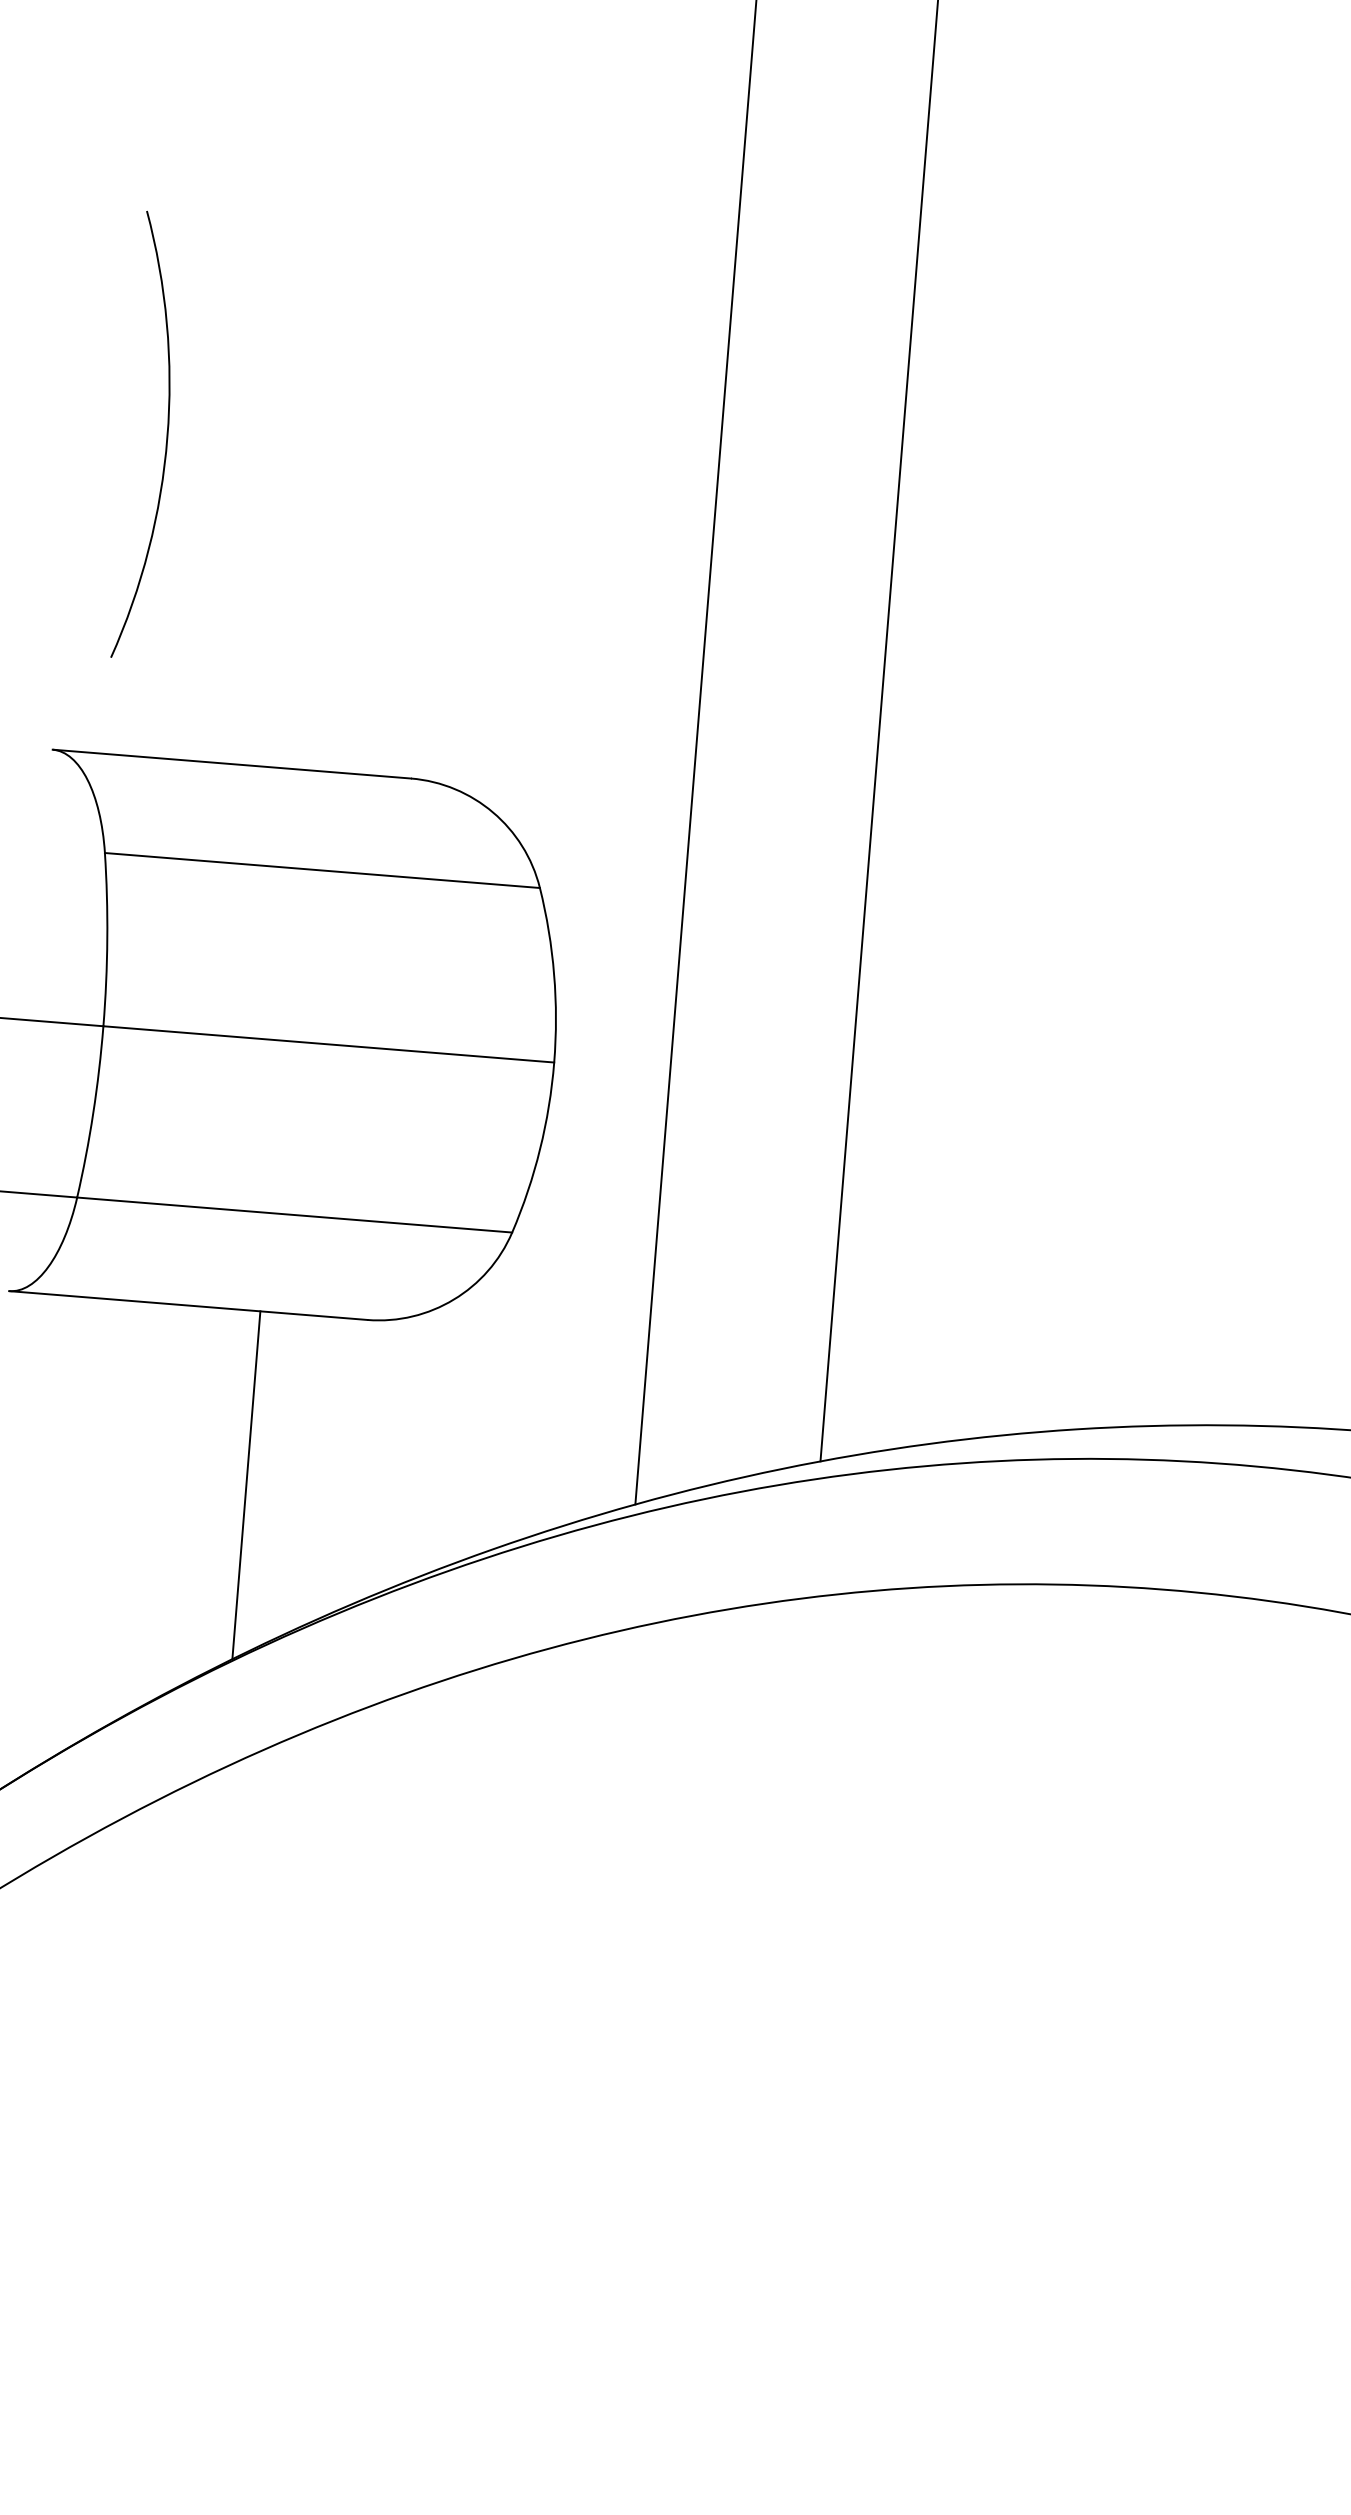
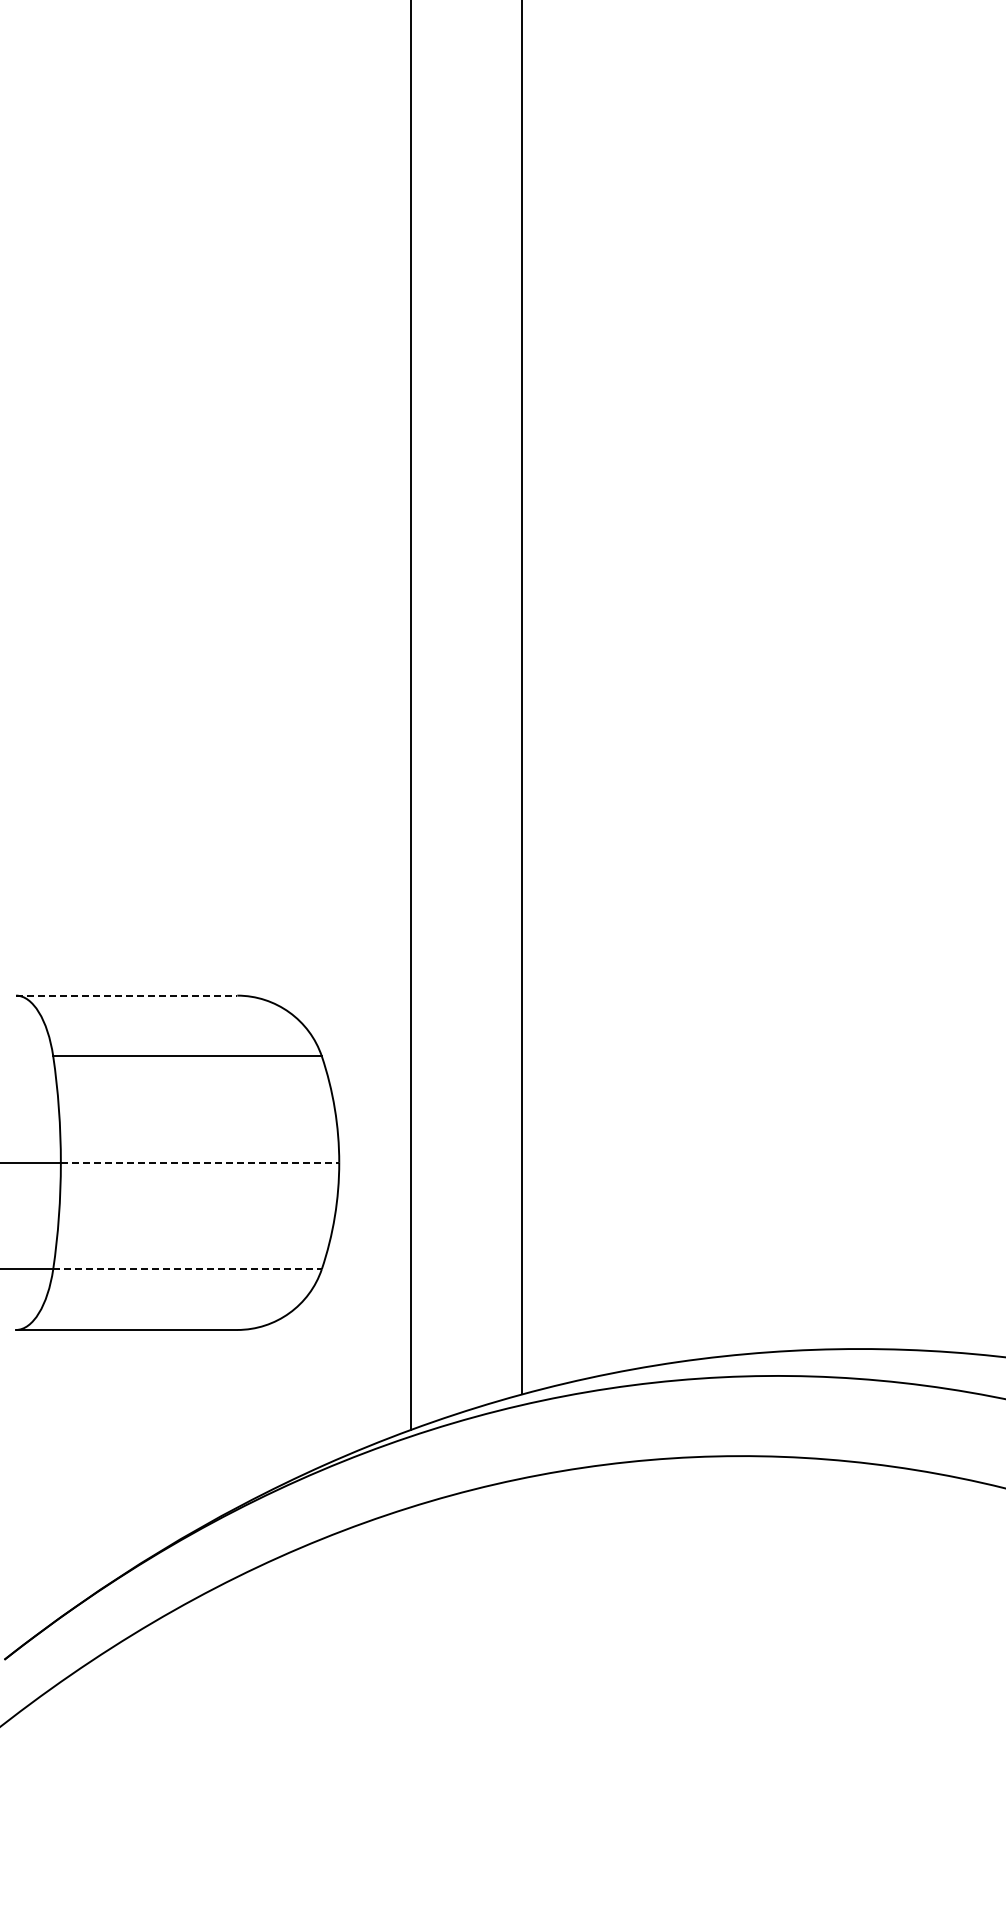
arc: (166, 437) -> (70, 798), removed
line: (231, 763) -> (126, 995), solid -> dashed
line: (329, 1043) -> (200, 1162), solid -> dashed
line: (296, 1215) -> (188, 1269), solid -> dashed
line: (246, 1483) -> (171, 1436), removed

